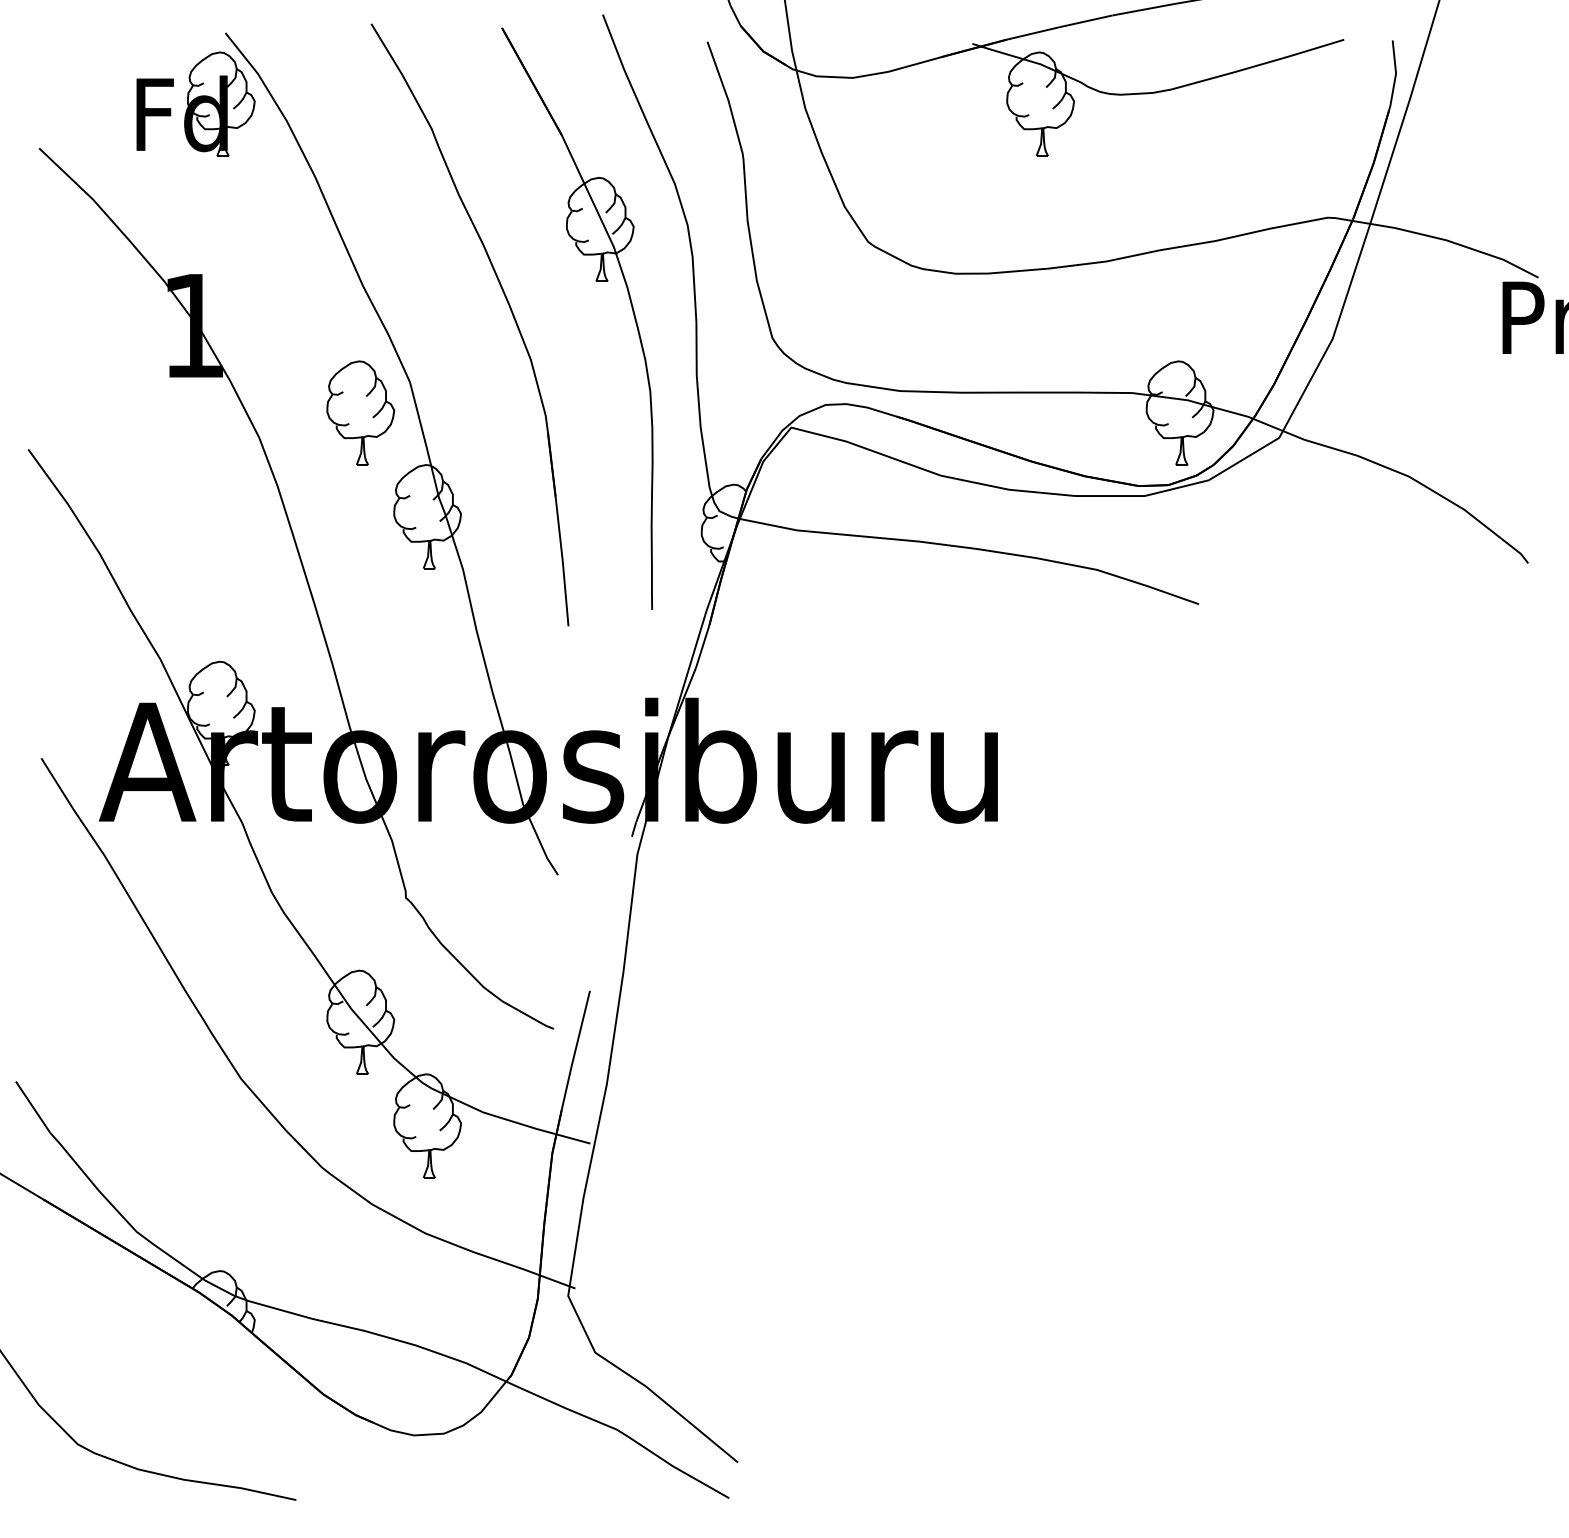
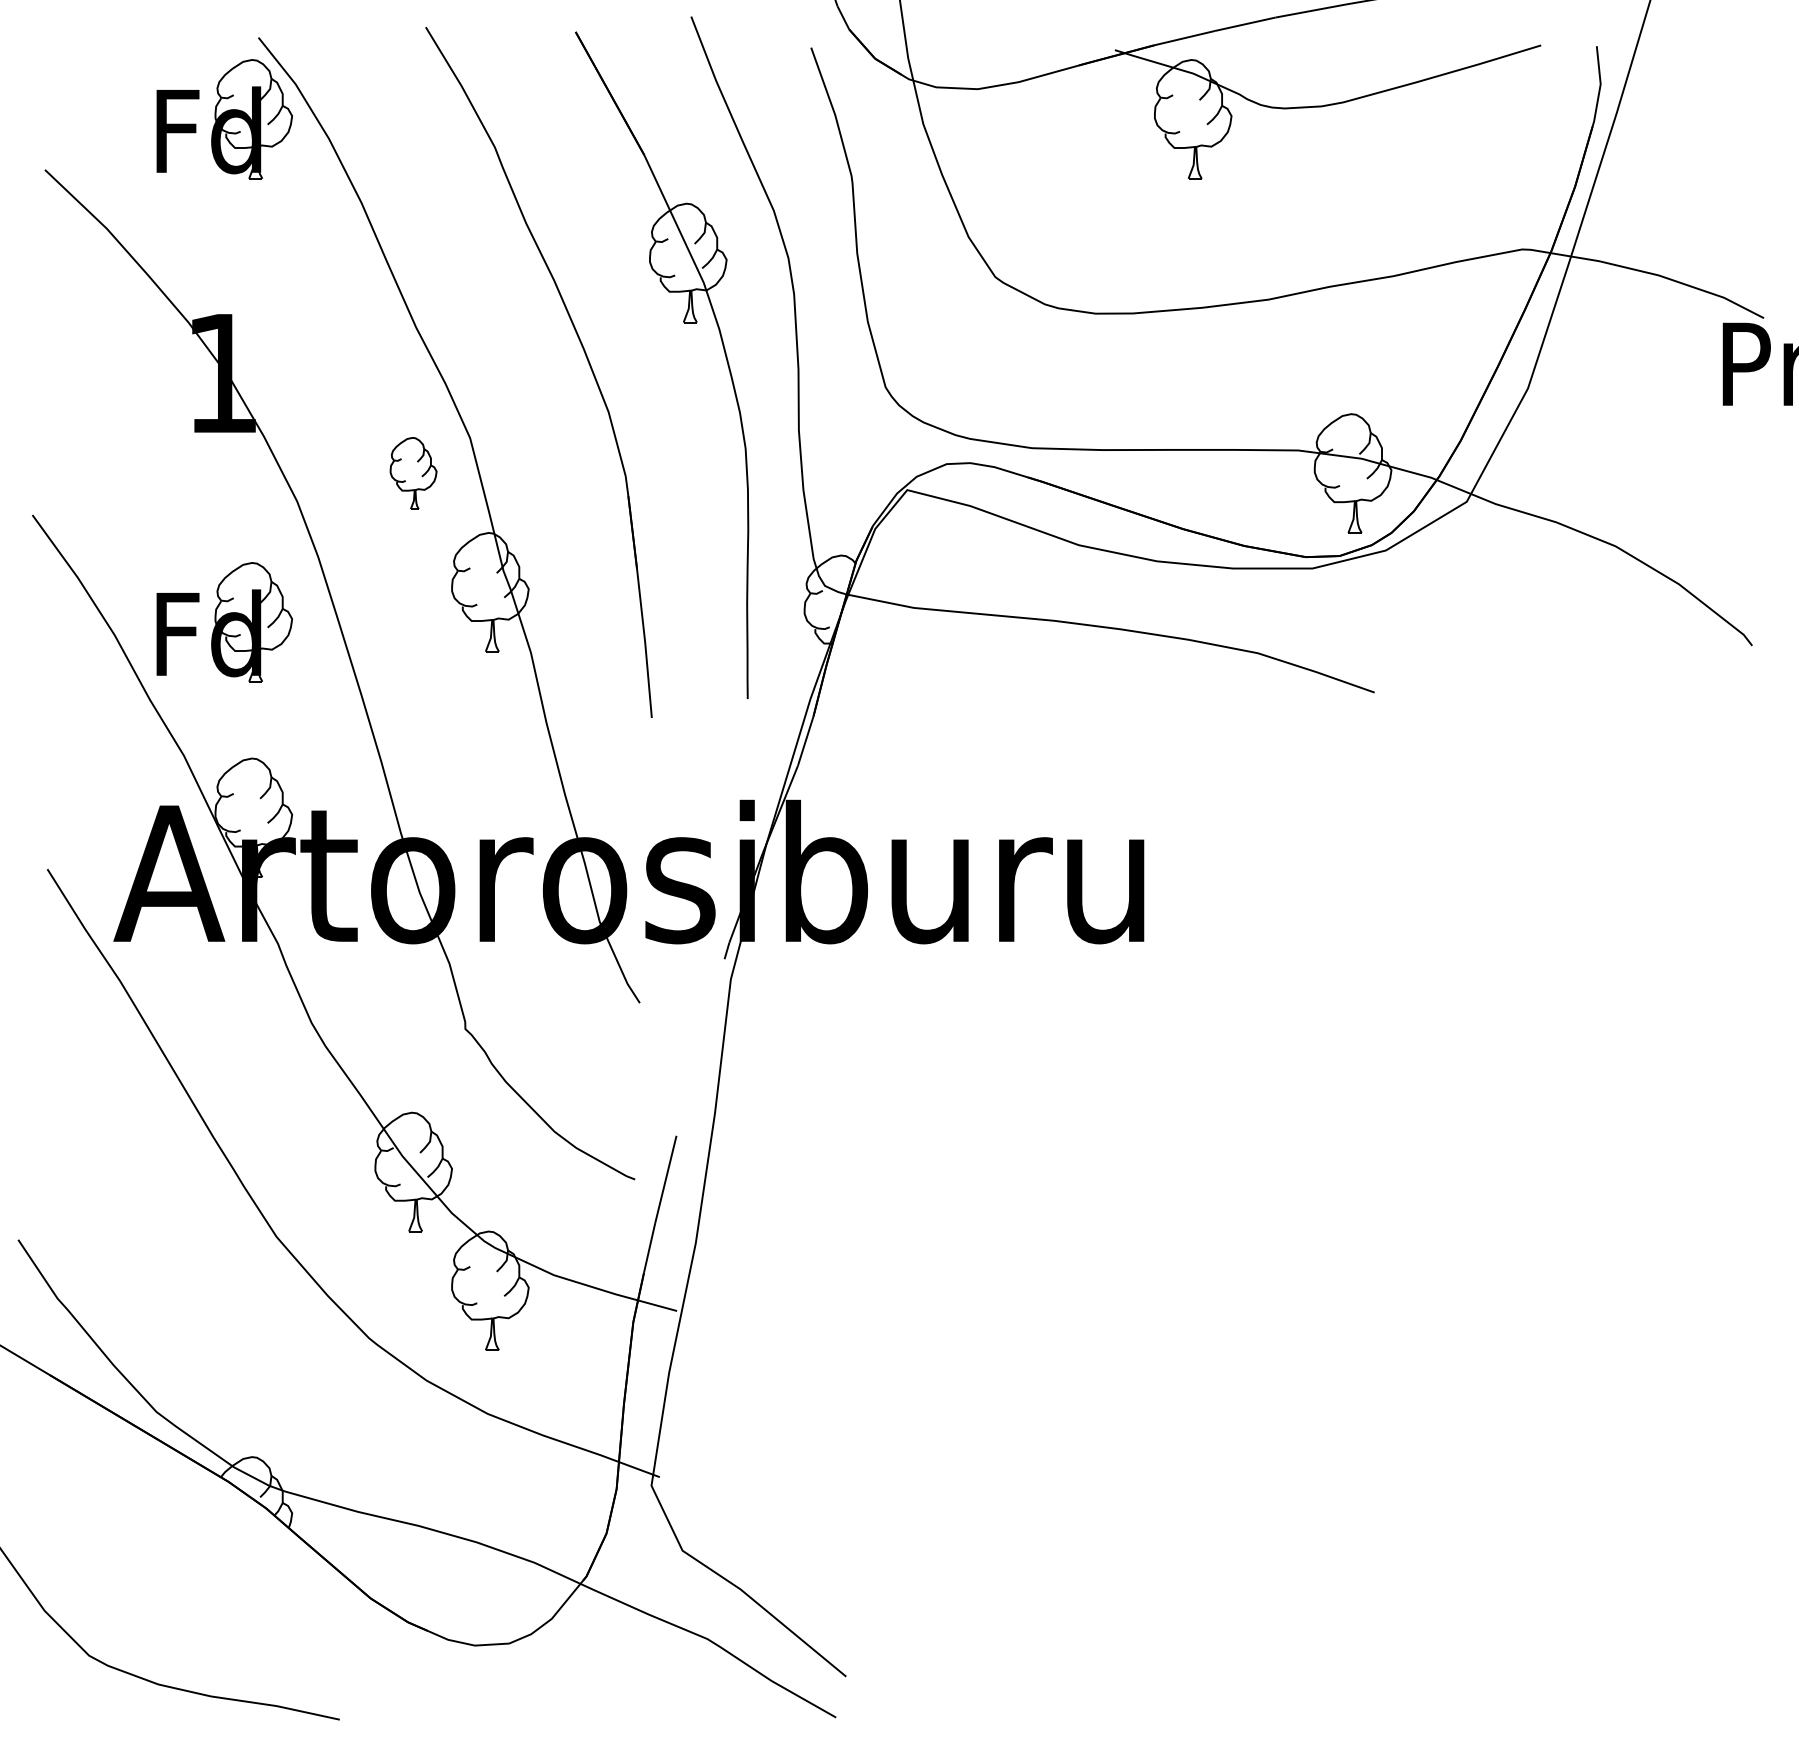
part: (360, 413) -> (413, 473), size x0.6
part: (195, 543) -> (224, 622), added

